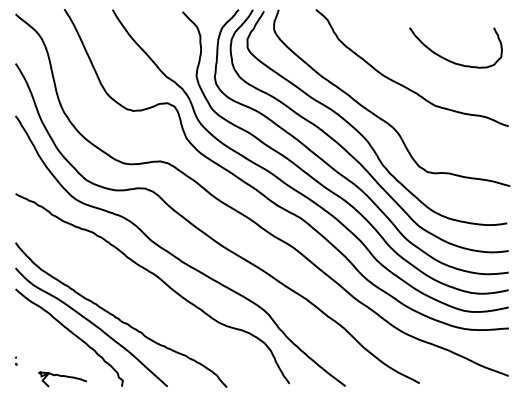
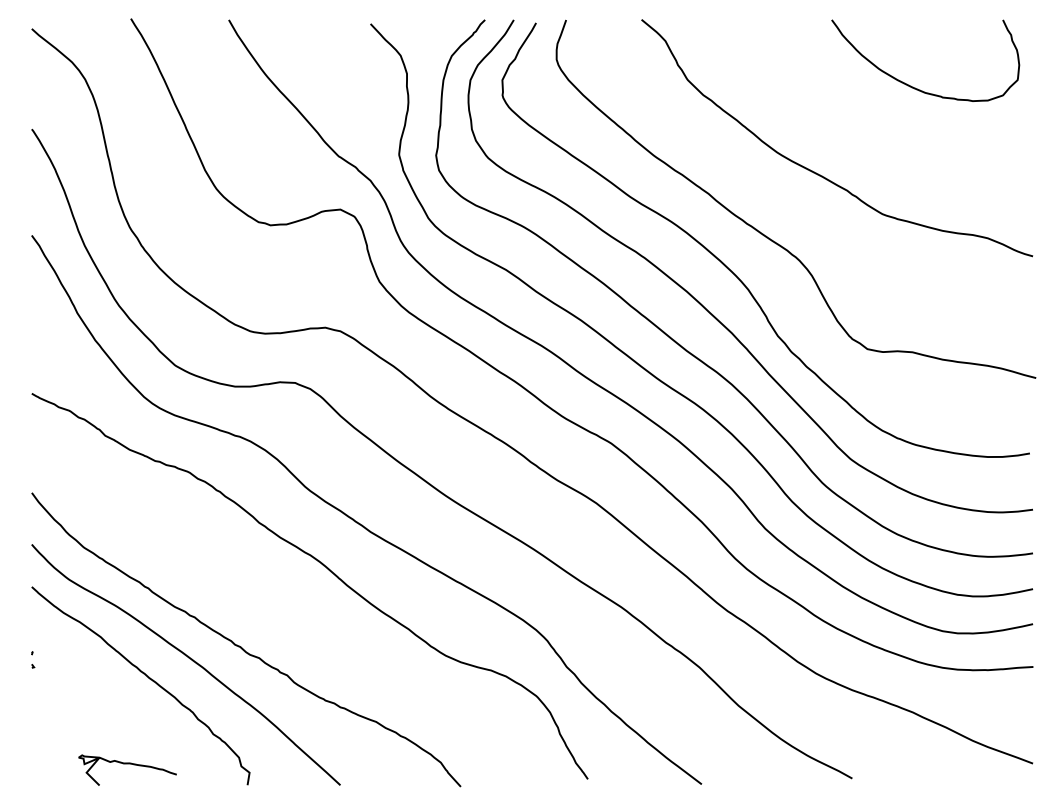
curve: (448, 59) -> (910, 84), moved
part: (16, 360) -> (33, 658), moved

